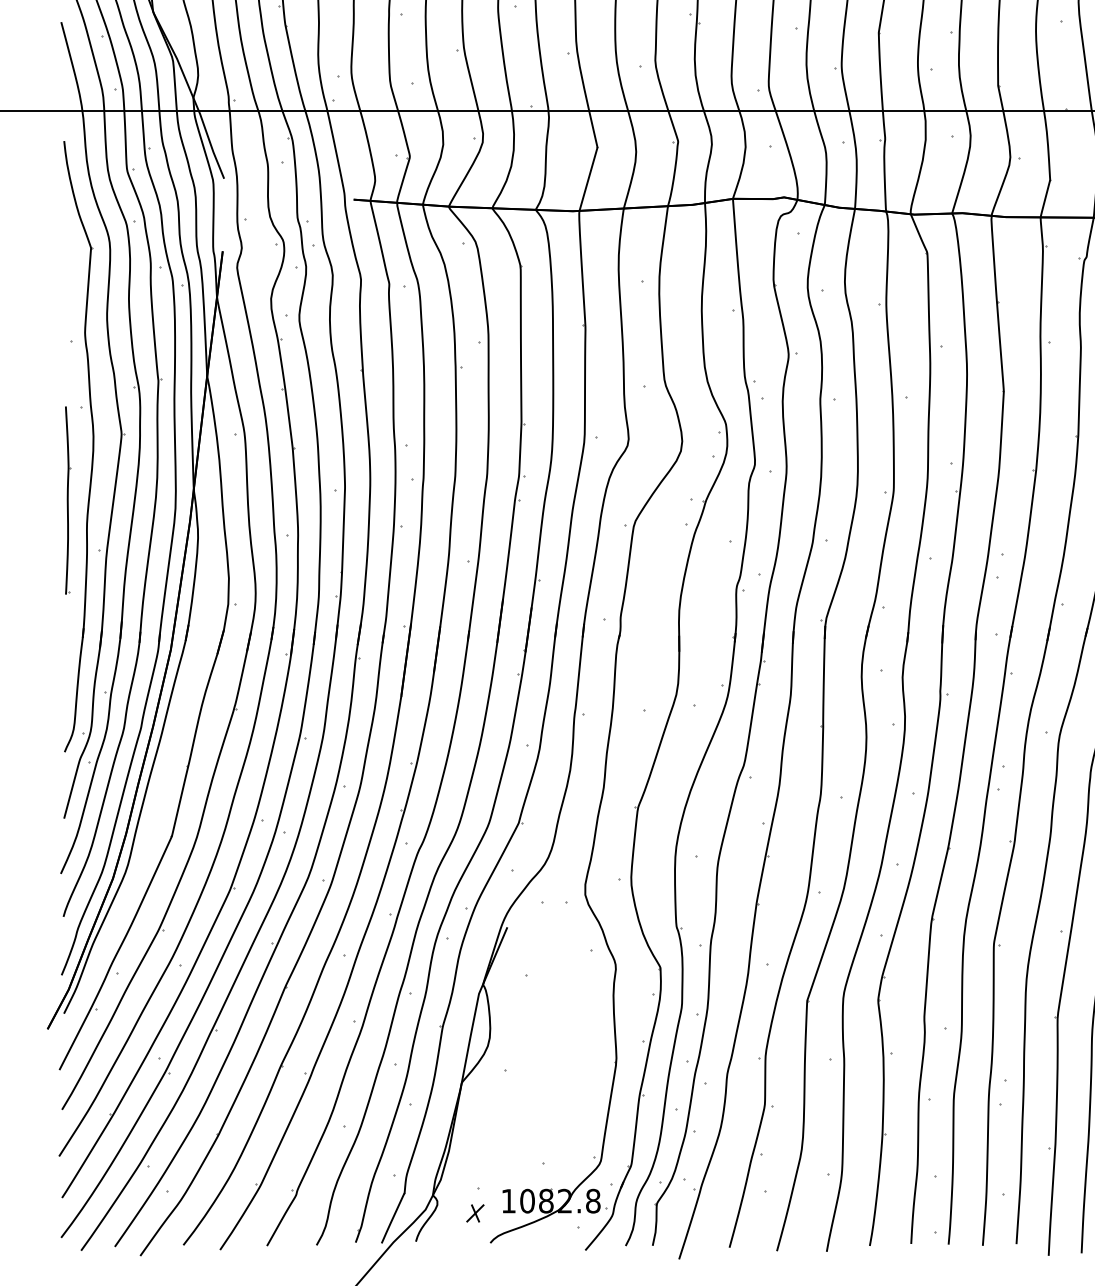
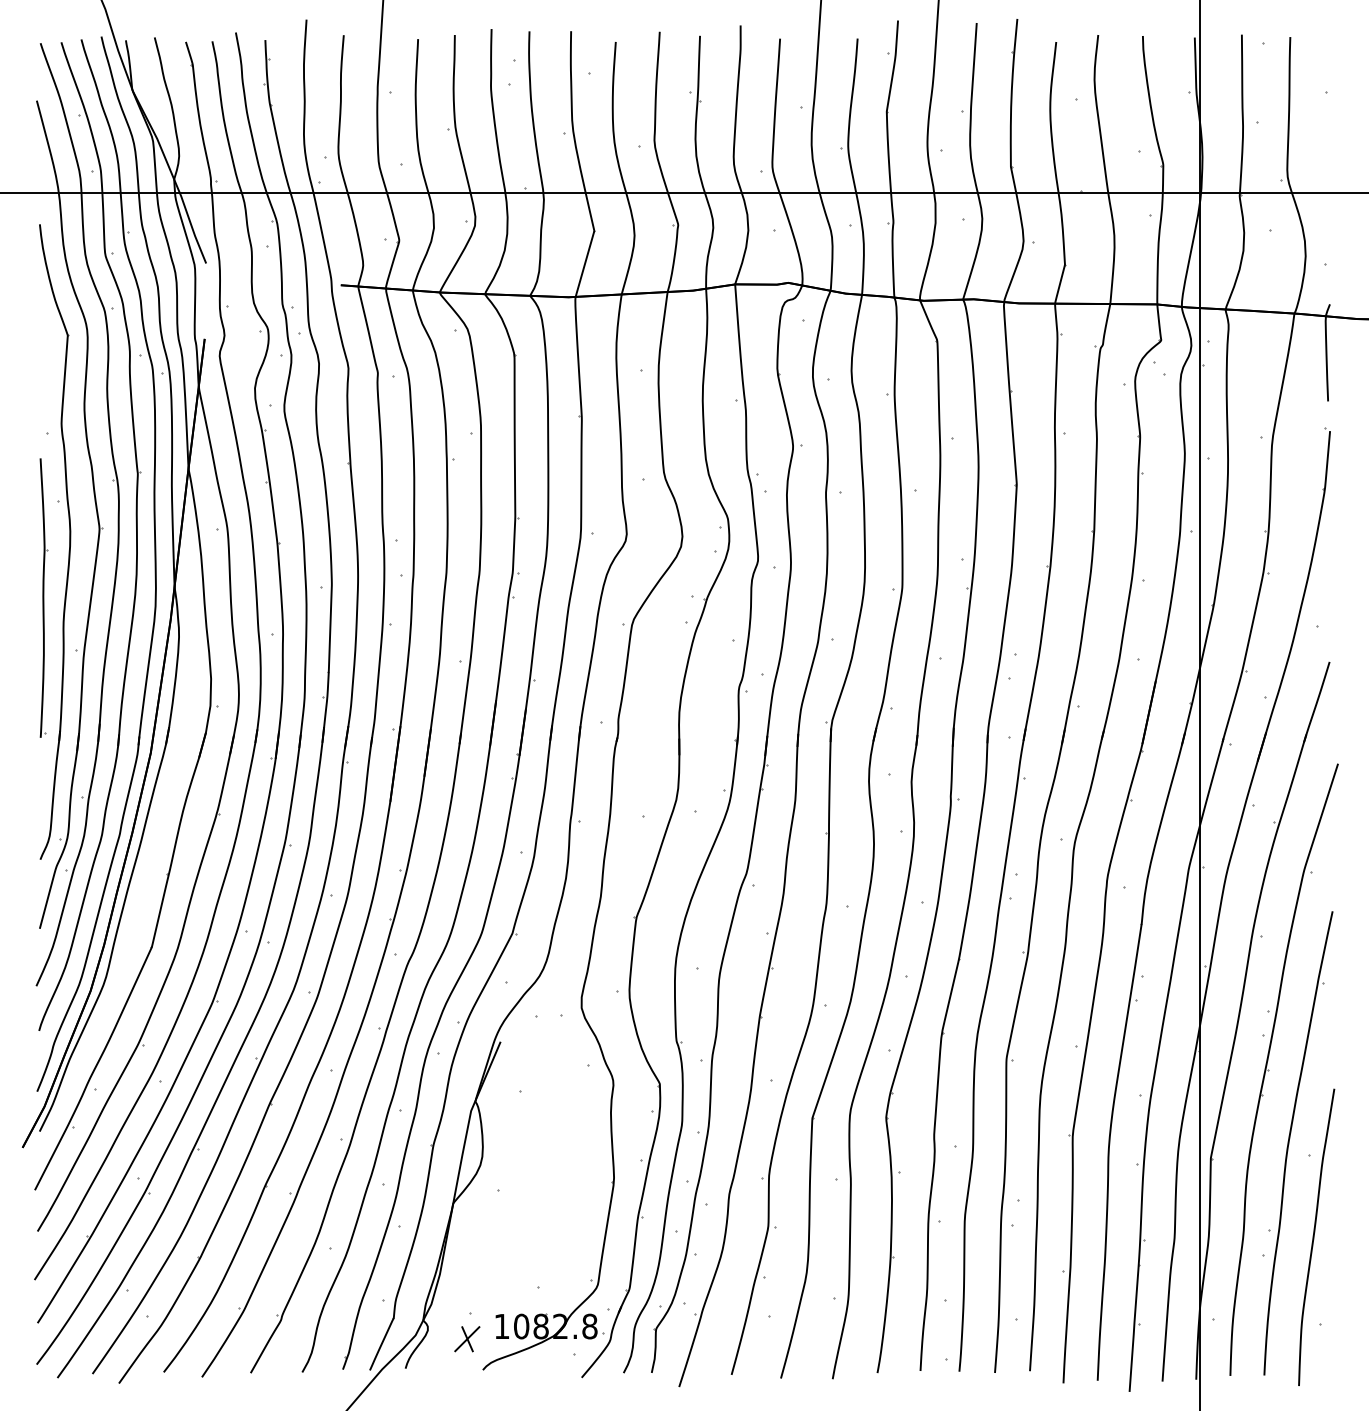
part: (67, 499) -> (43, 597), size x1.43
part: (475, 1213) -> (467, 1339), size x1.43

